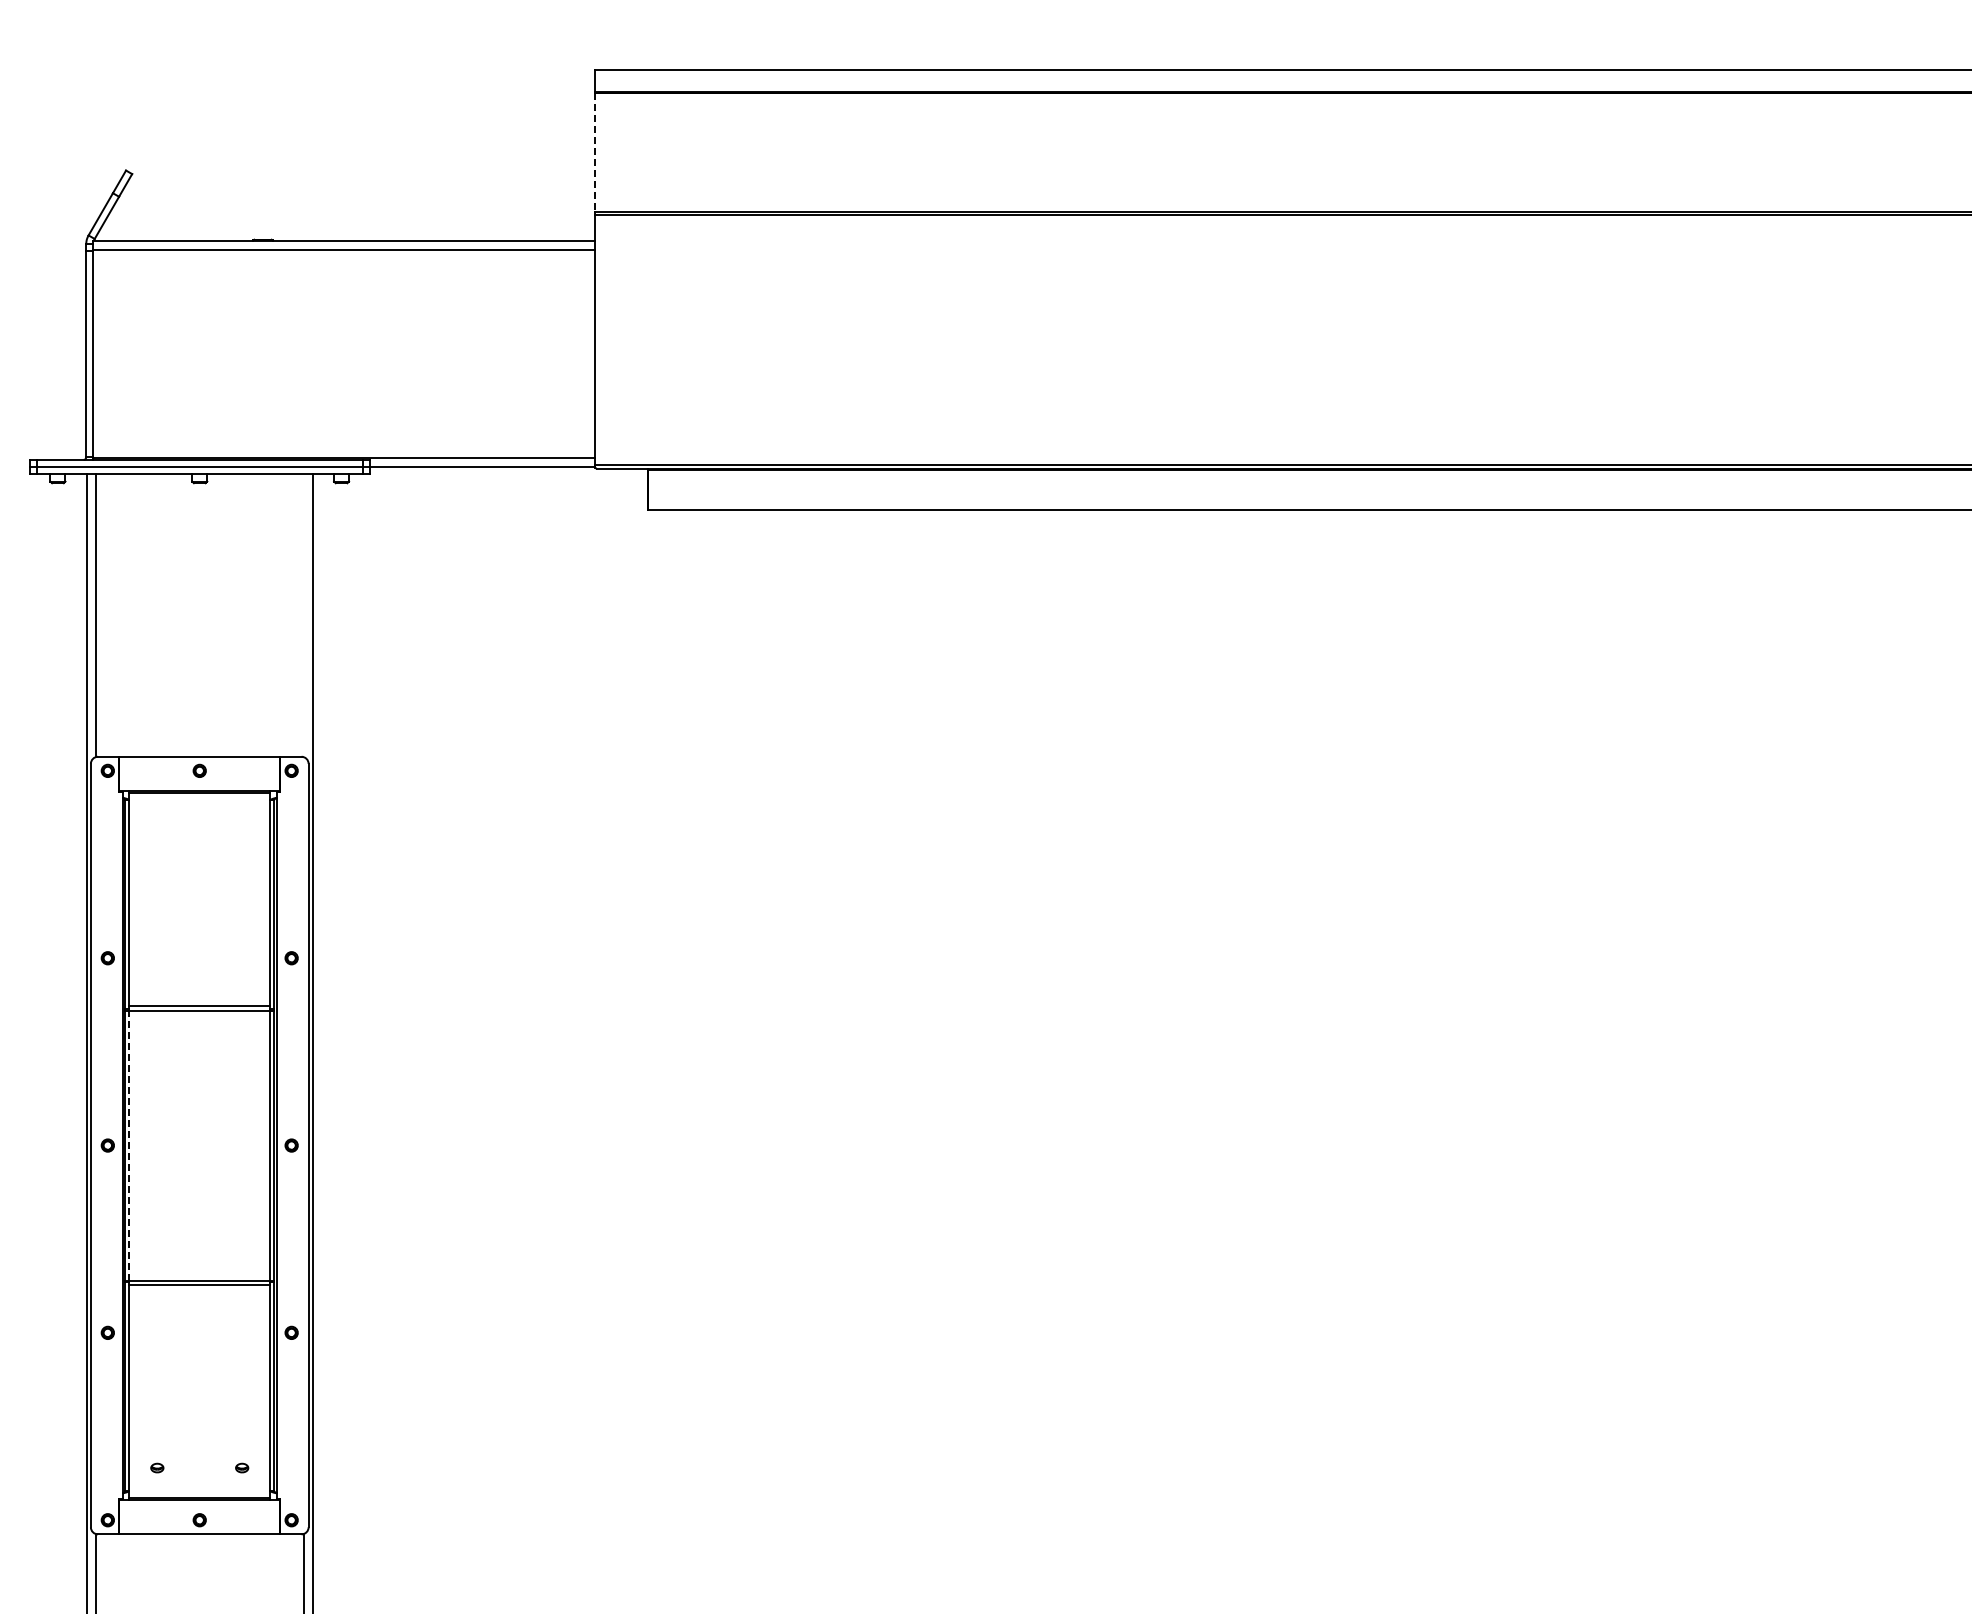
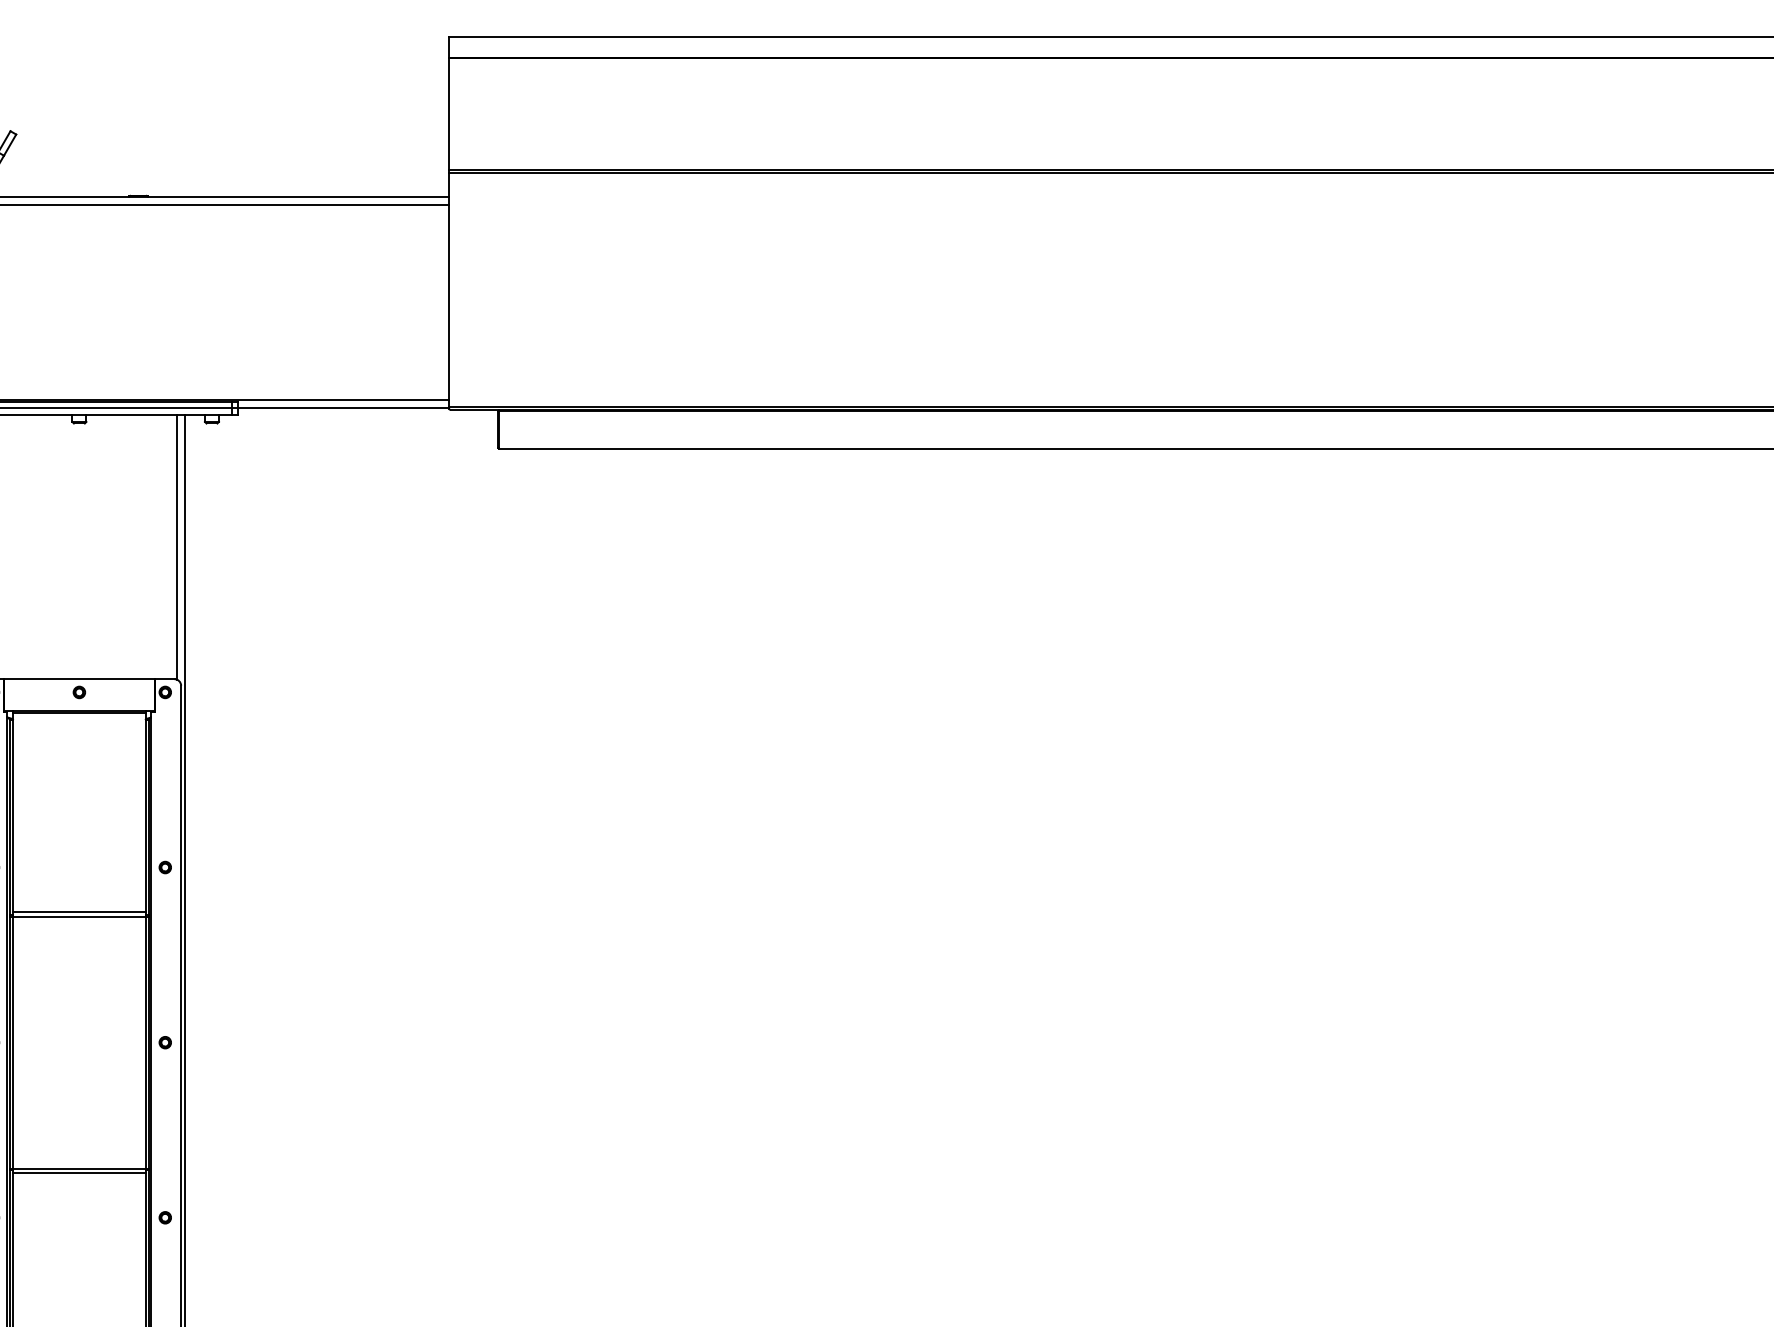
line: (595, 152) -> (449, 114), dashed -> solid
line: (304, 615) -> (177, 547), added
line: (129, 1145) -> (13, 1042), dashed -> solid

